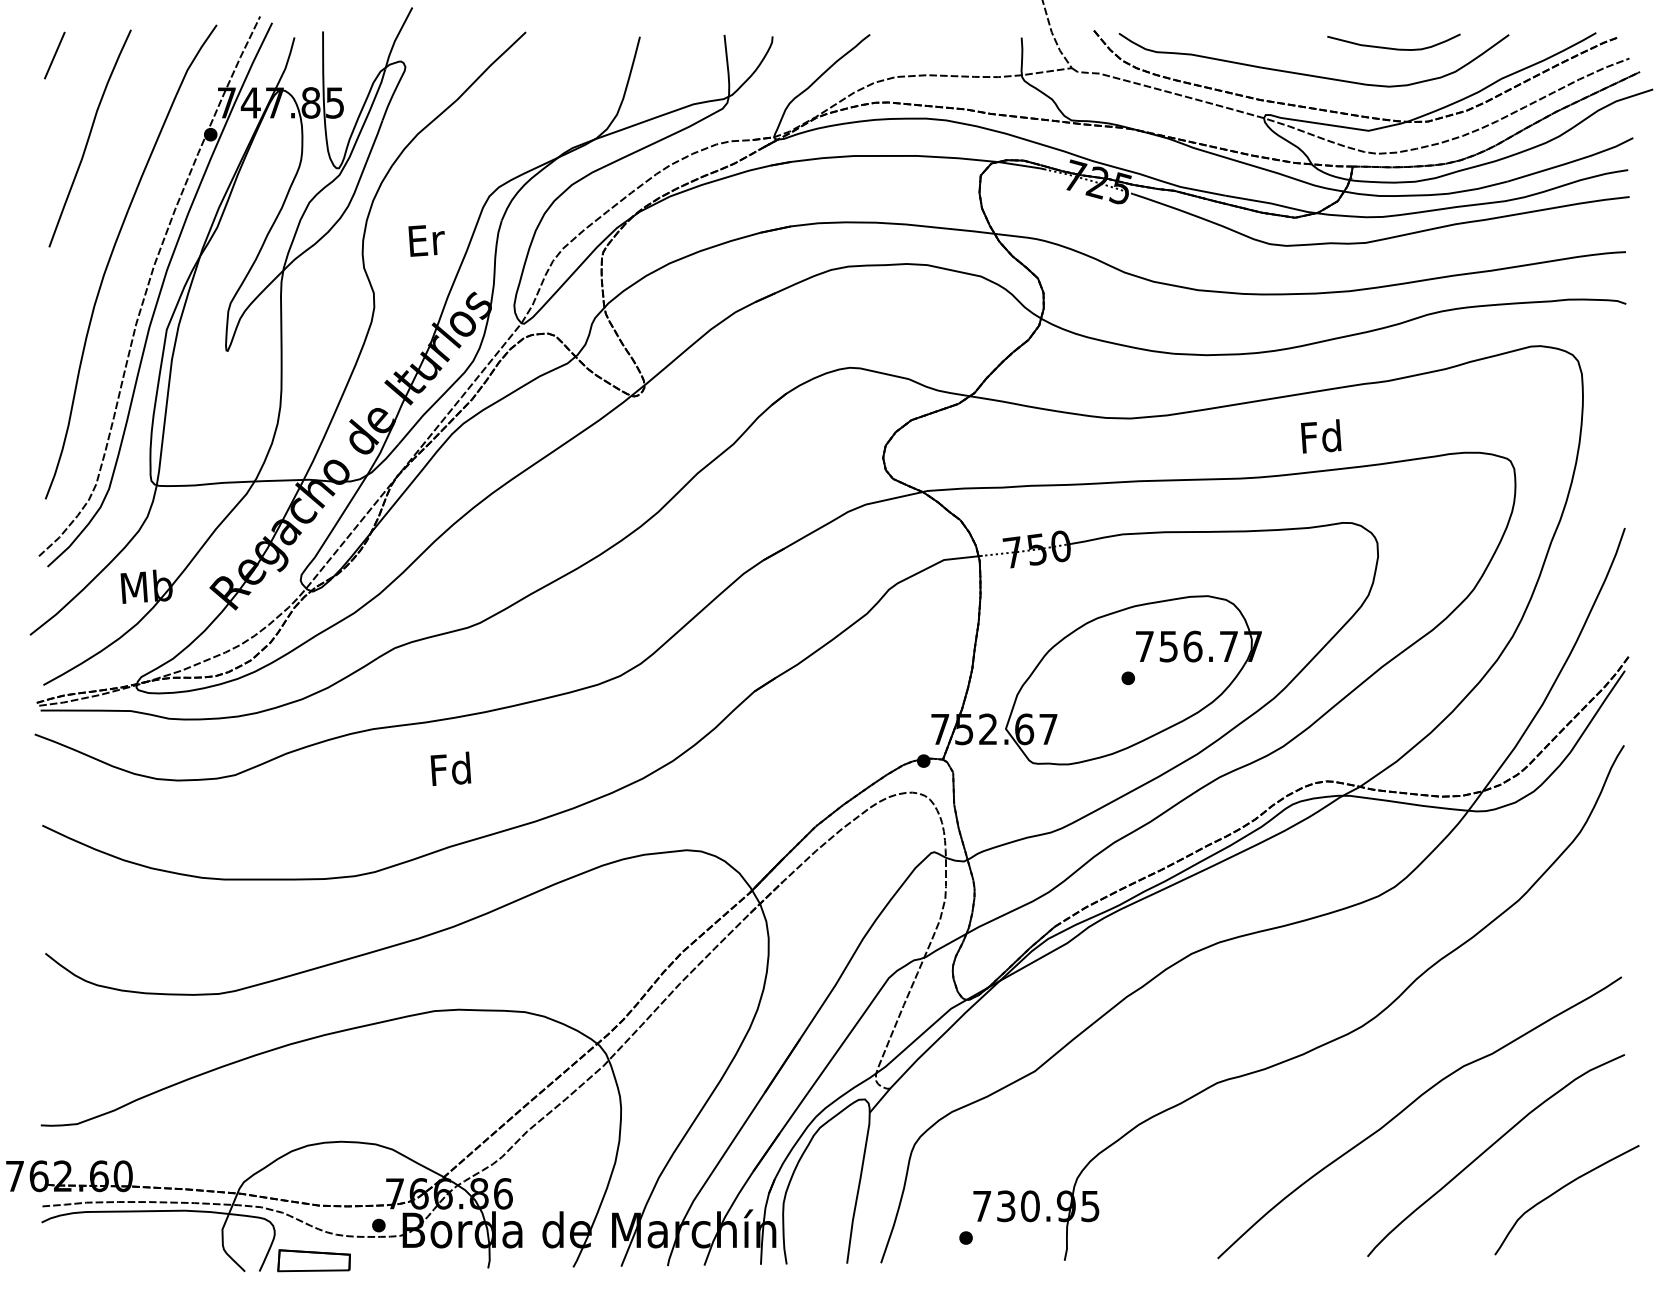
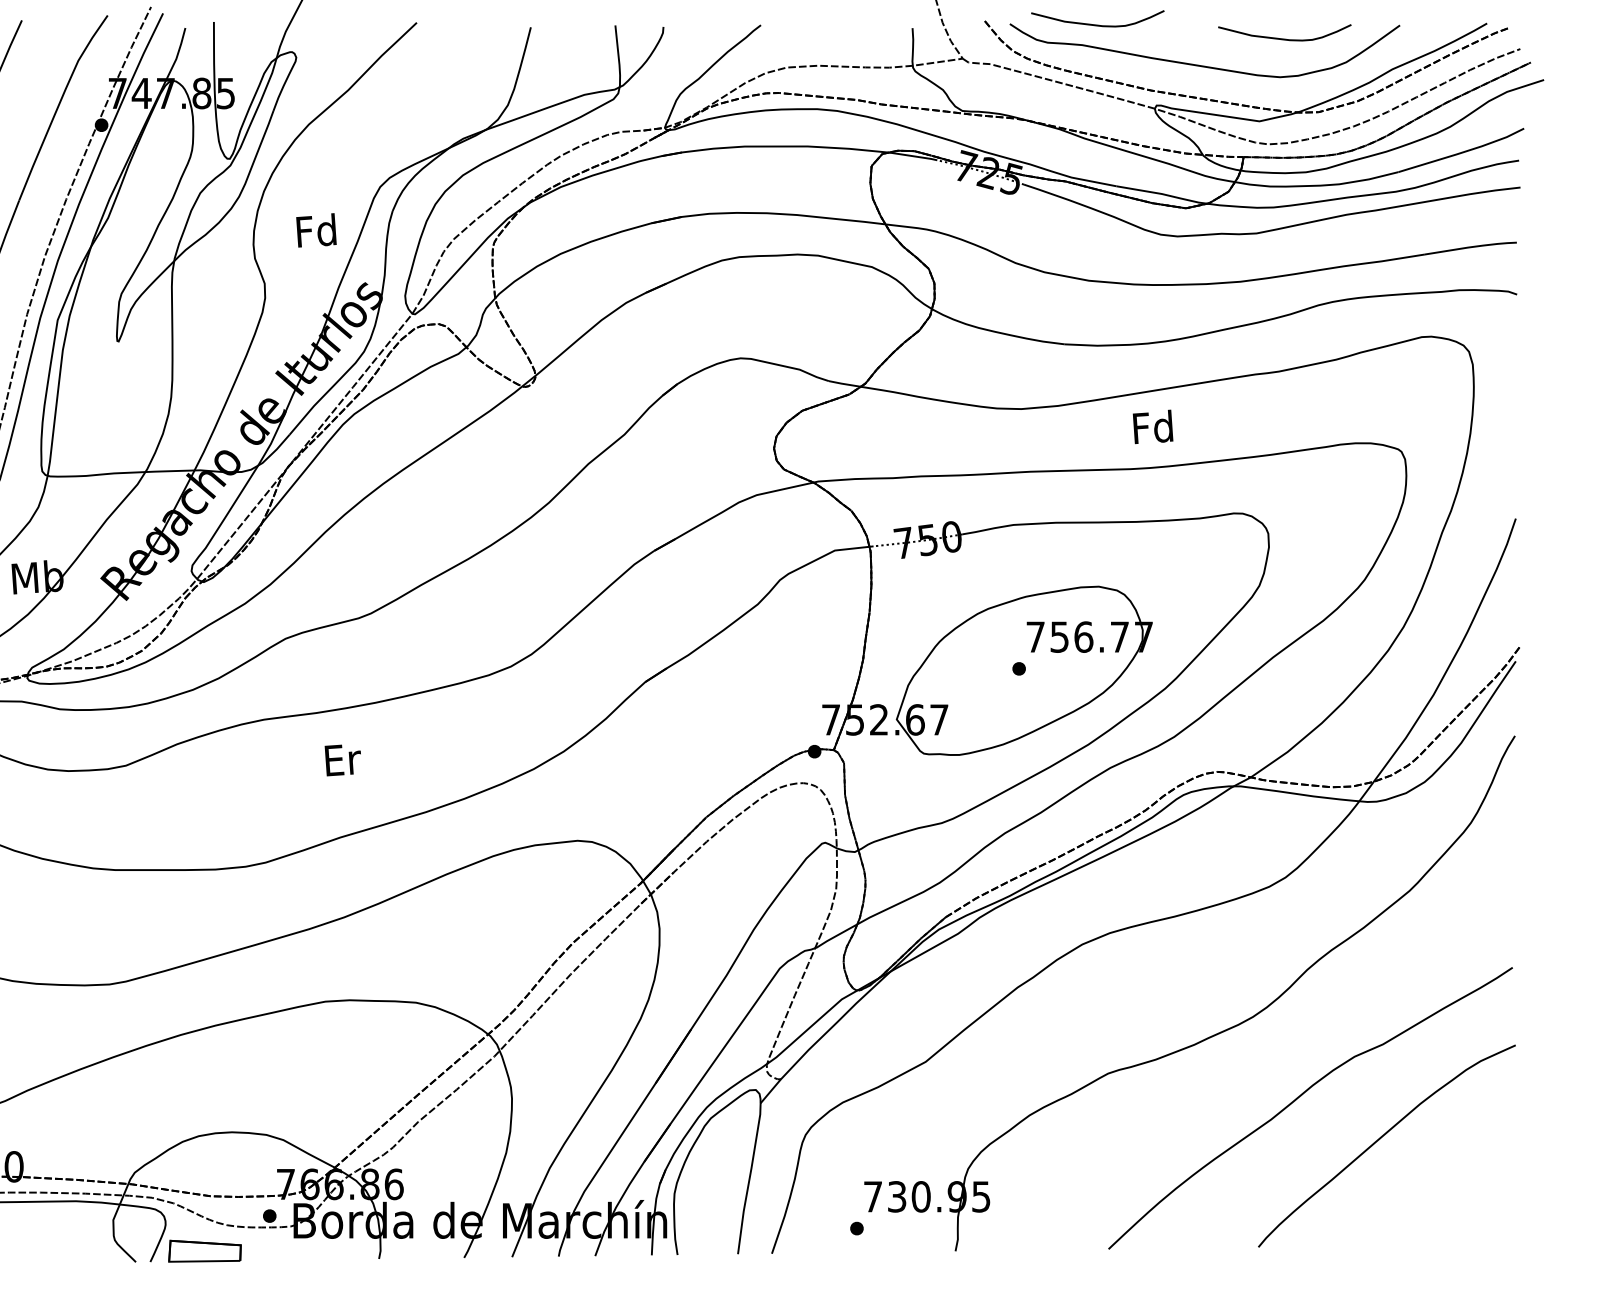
curve: (1204, 33) -> (1095, 24), added
text: (425, 239) -> (316, 230), Er -> Fd
text: (1321, 436) -> (1153, 427), moved
text: (450, 768) -> (341, 759), Fd -> Er
curve: (1560, 1190) -> (1451, 1181), removed

